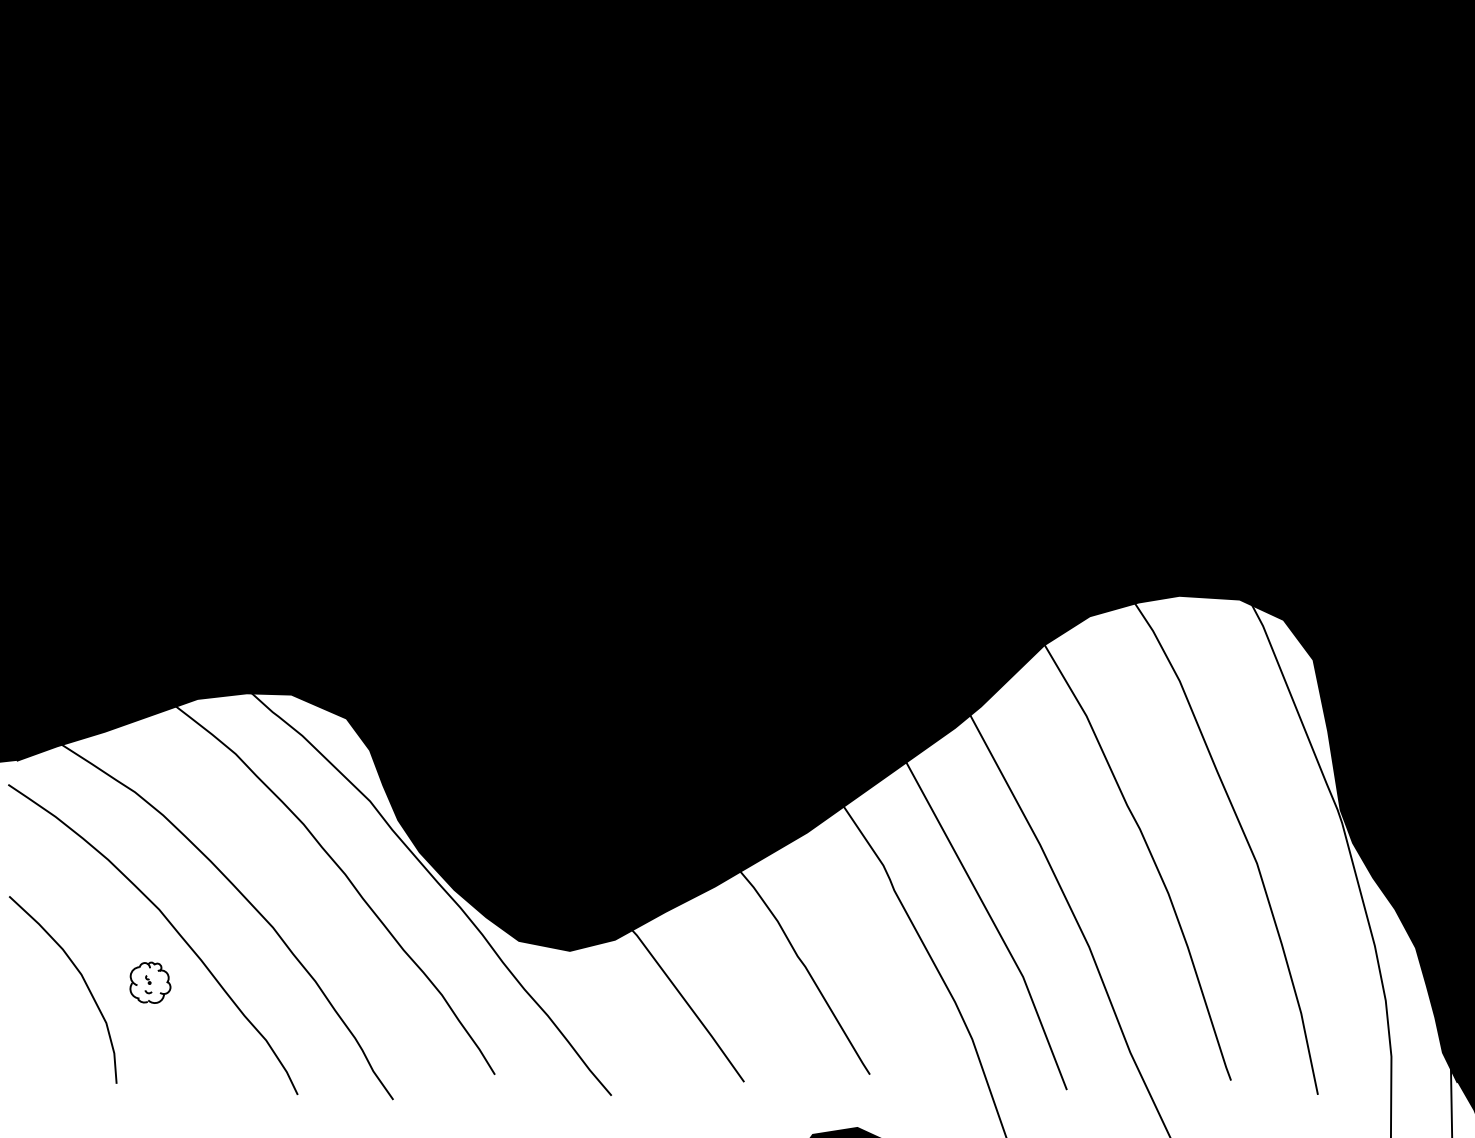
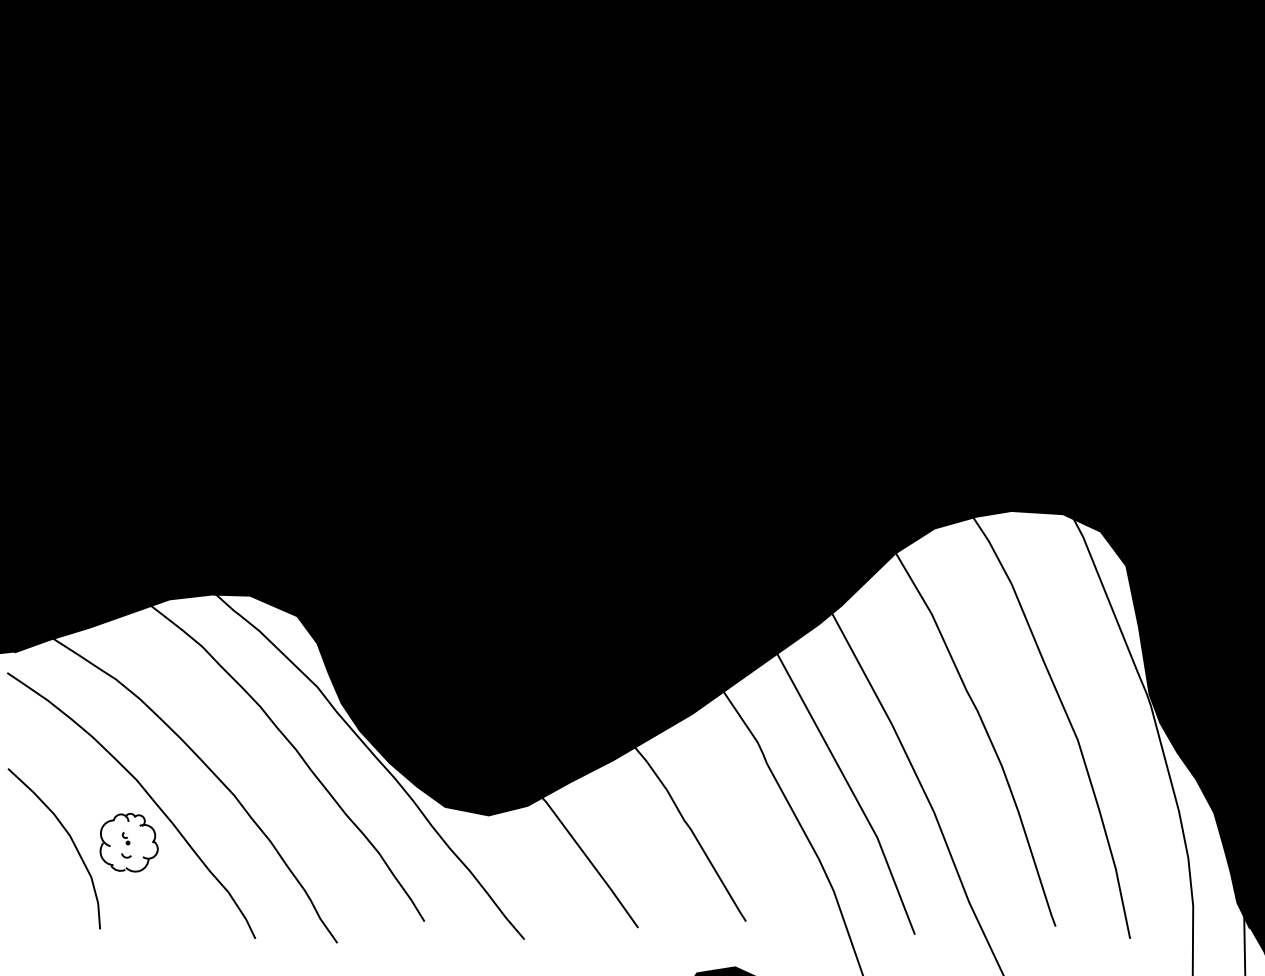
part: (150, 982) -> (129, 842), size x1.67

